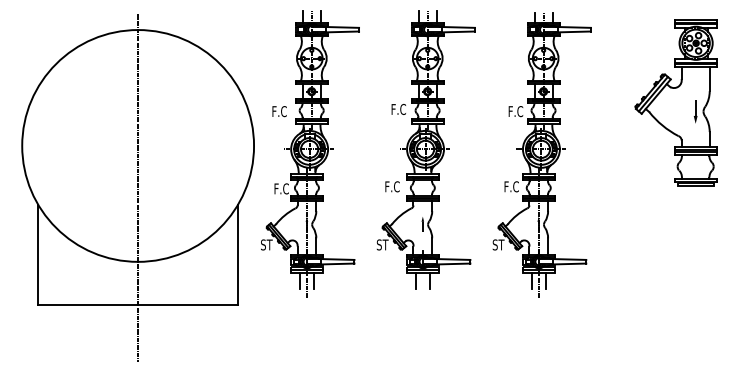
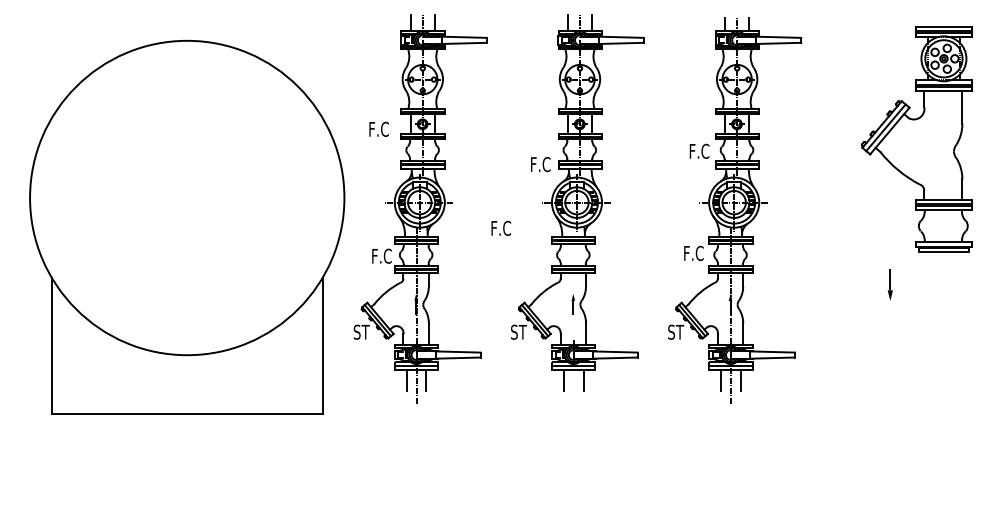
text: (398, 109) -> (540, 164), moved
text: (279, 110) -> (378, 128), moved
part: (695, 111) -> (889, 284), moved
text: (392, 186) -> (501, 227), moved
line: (138, 187) -> (187, 254), removed

